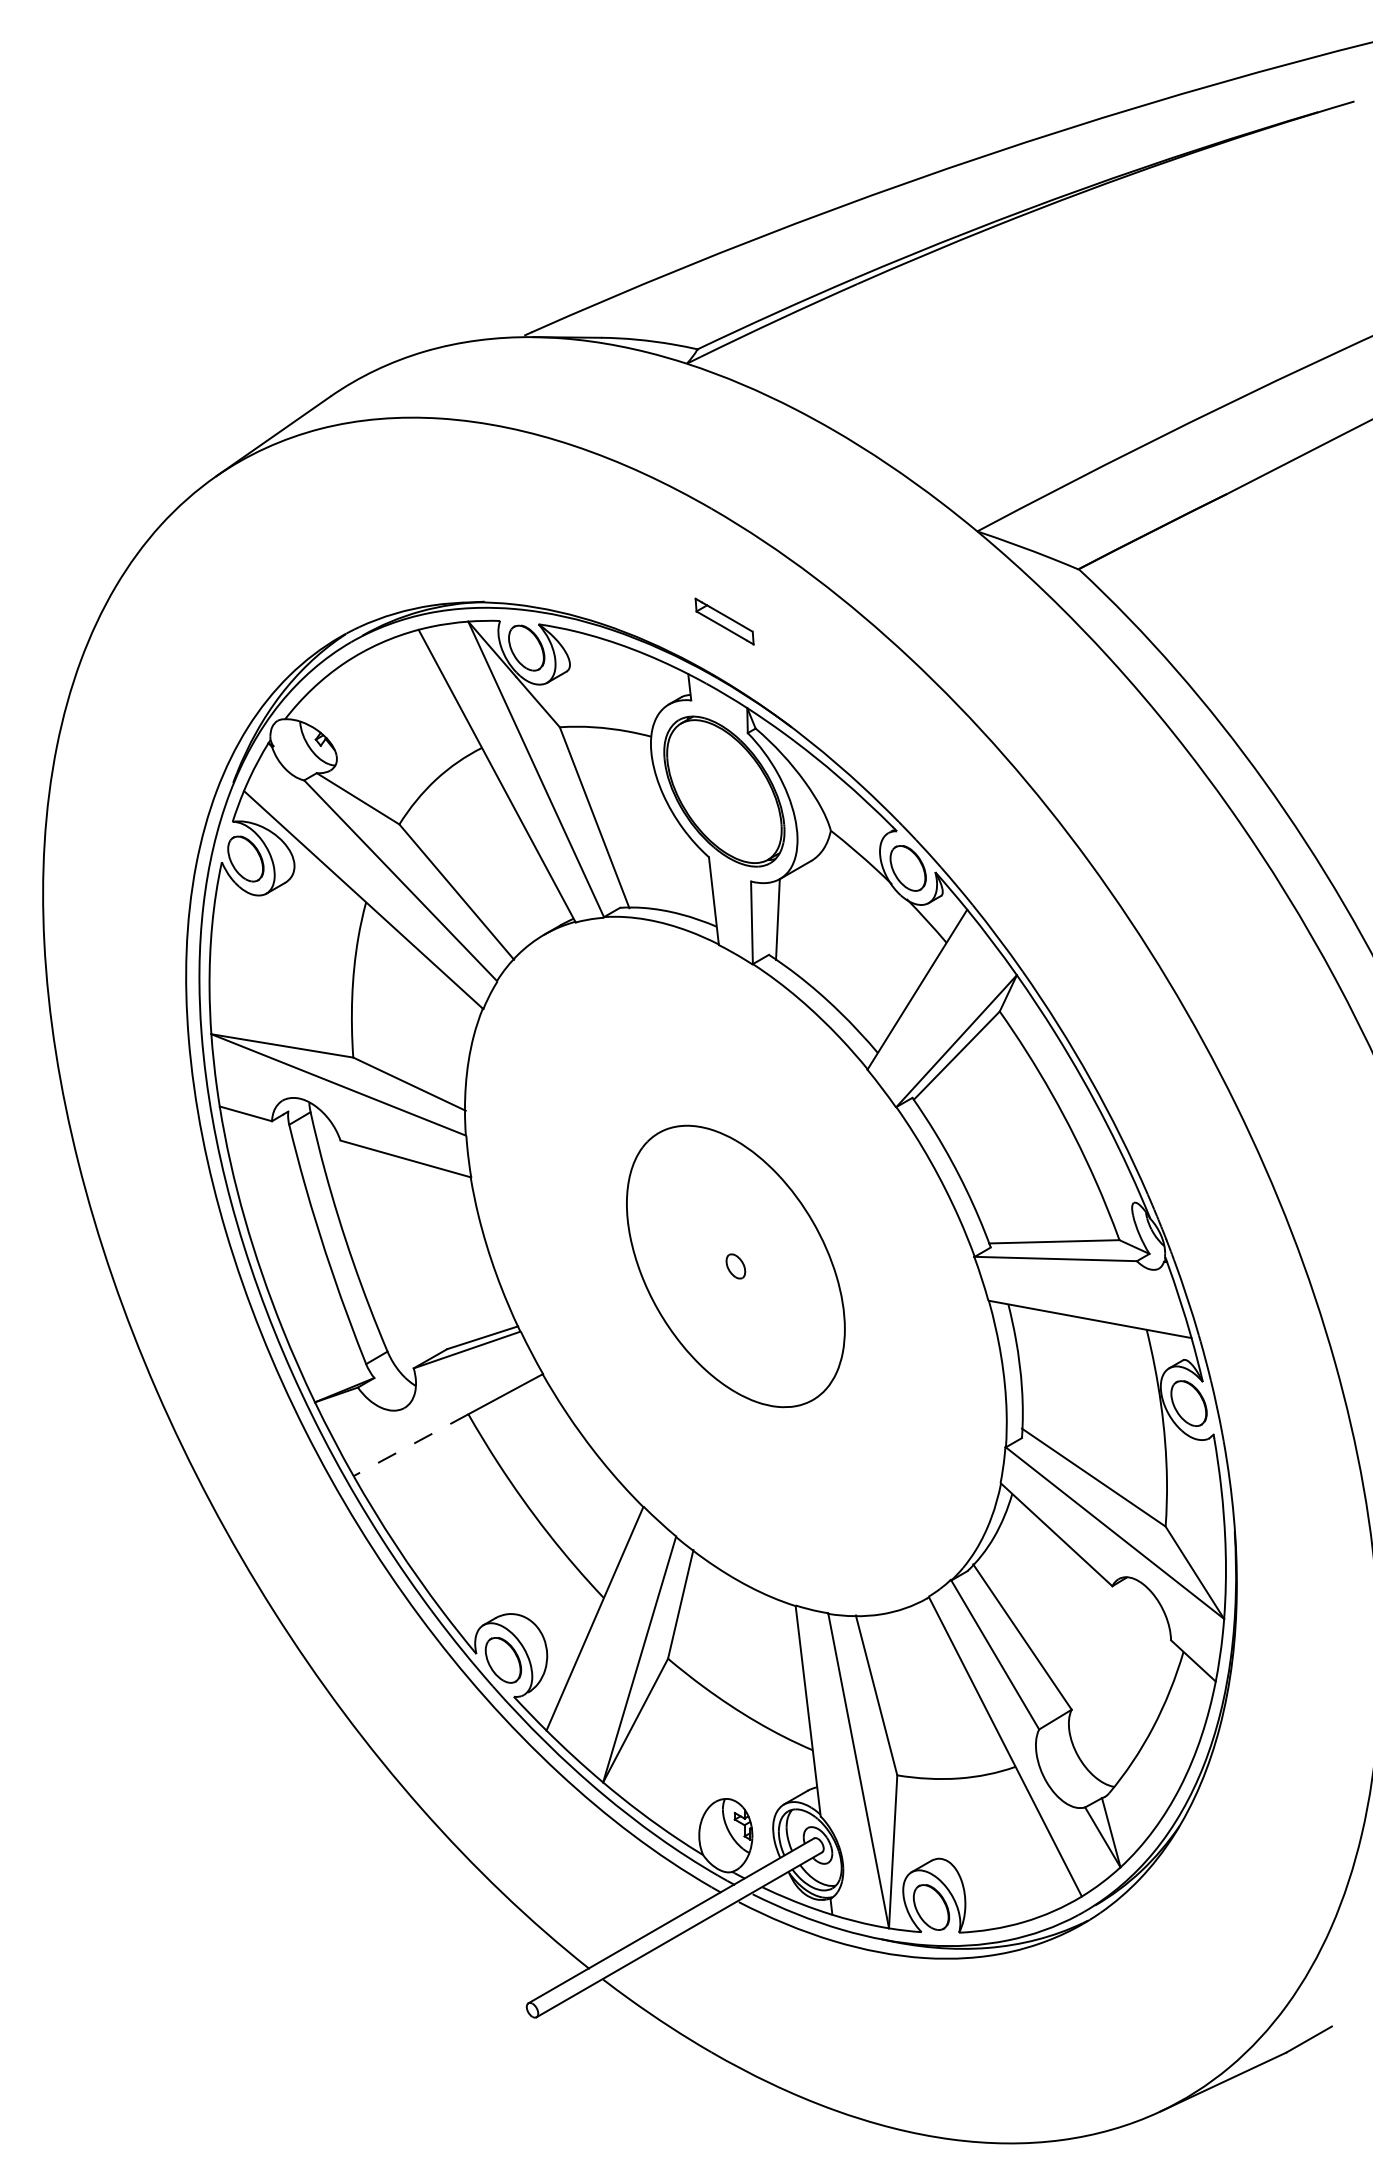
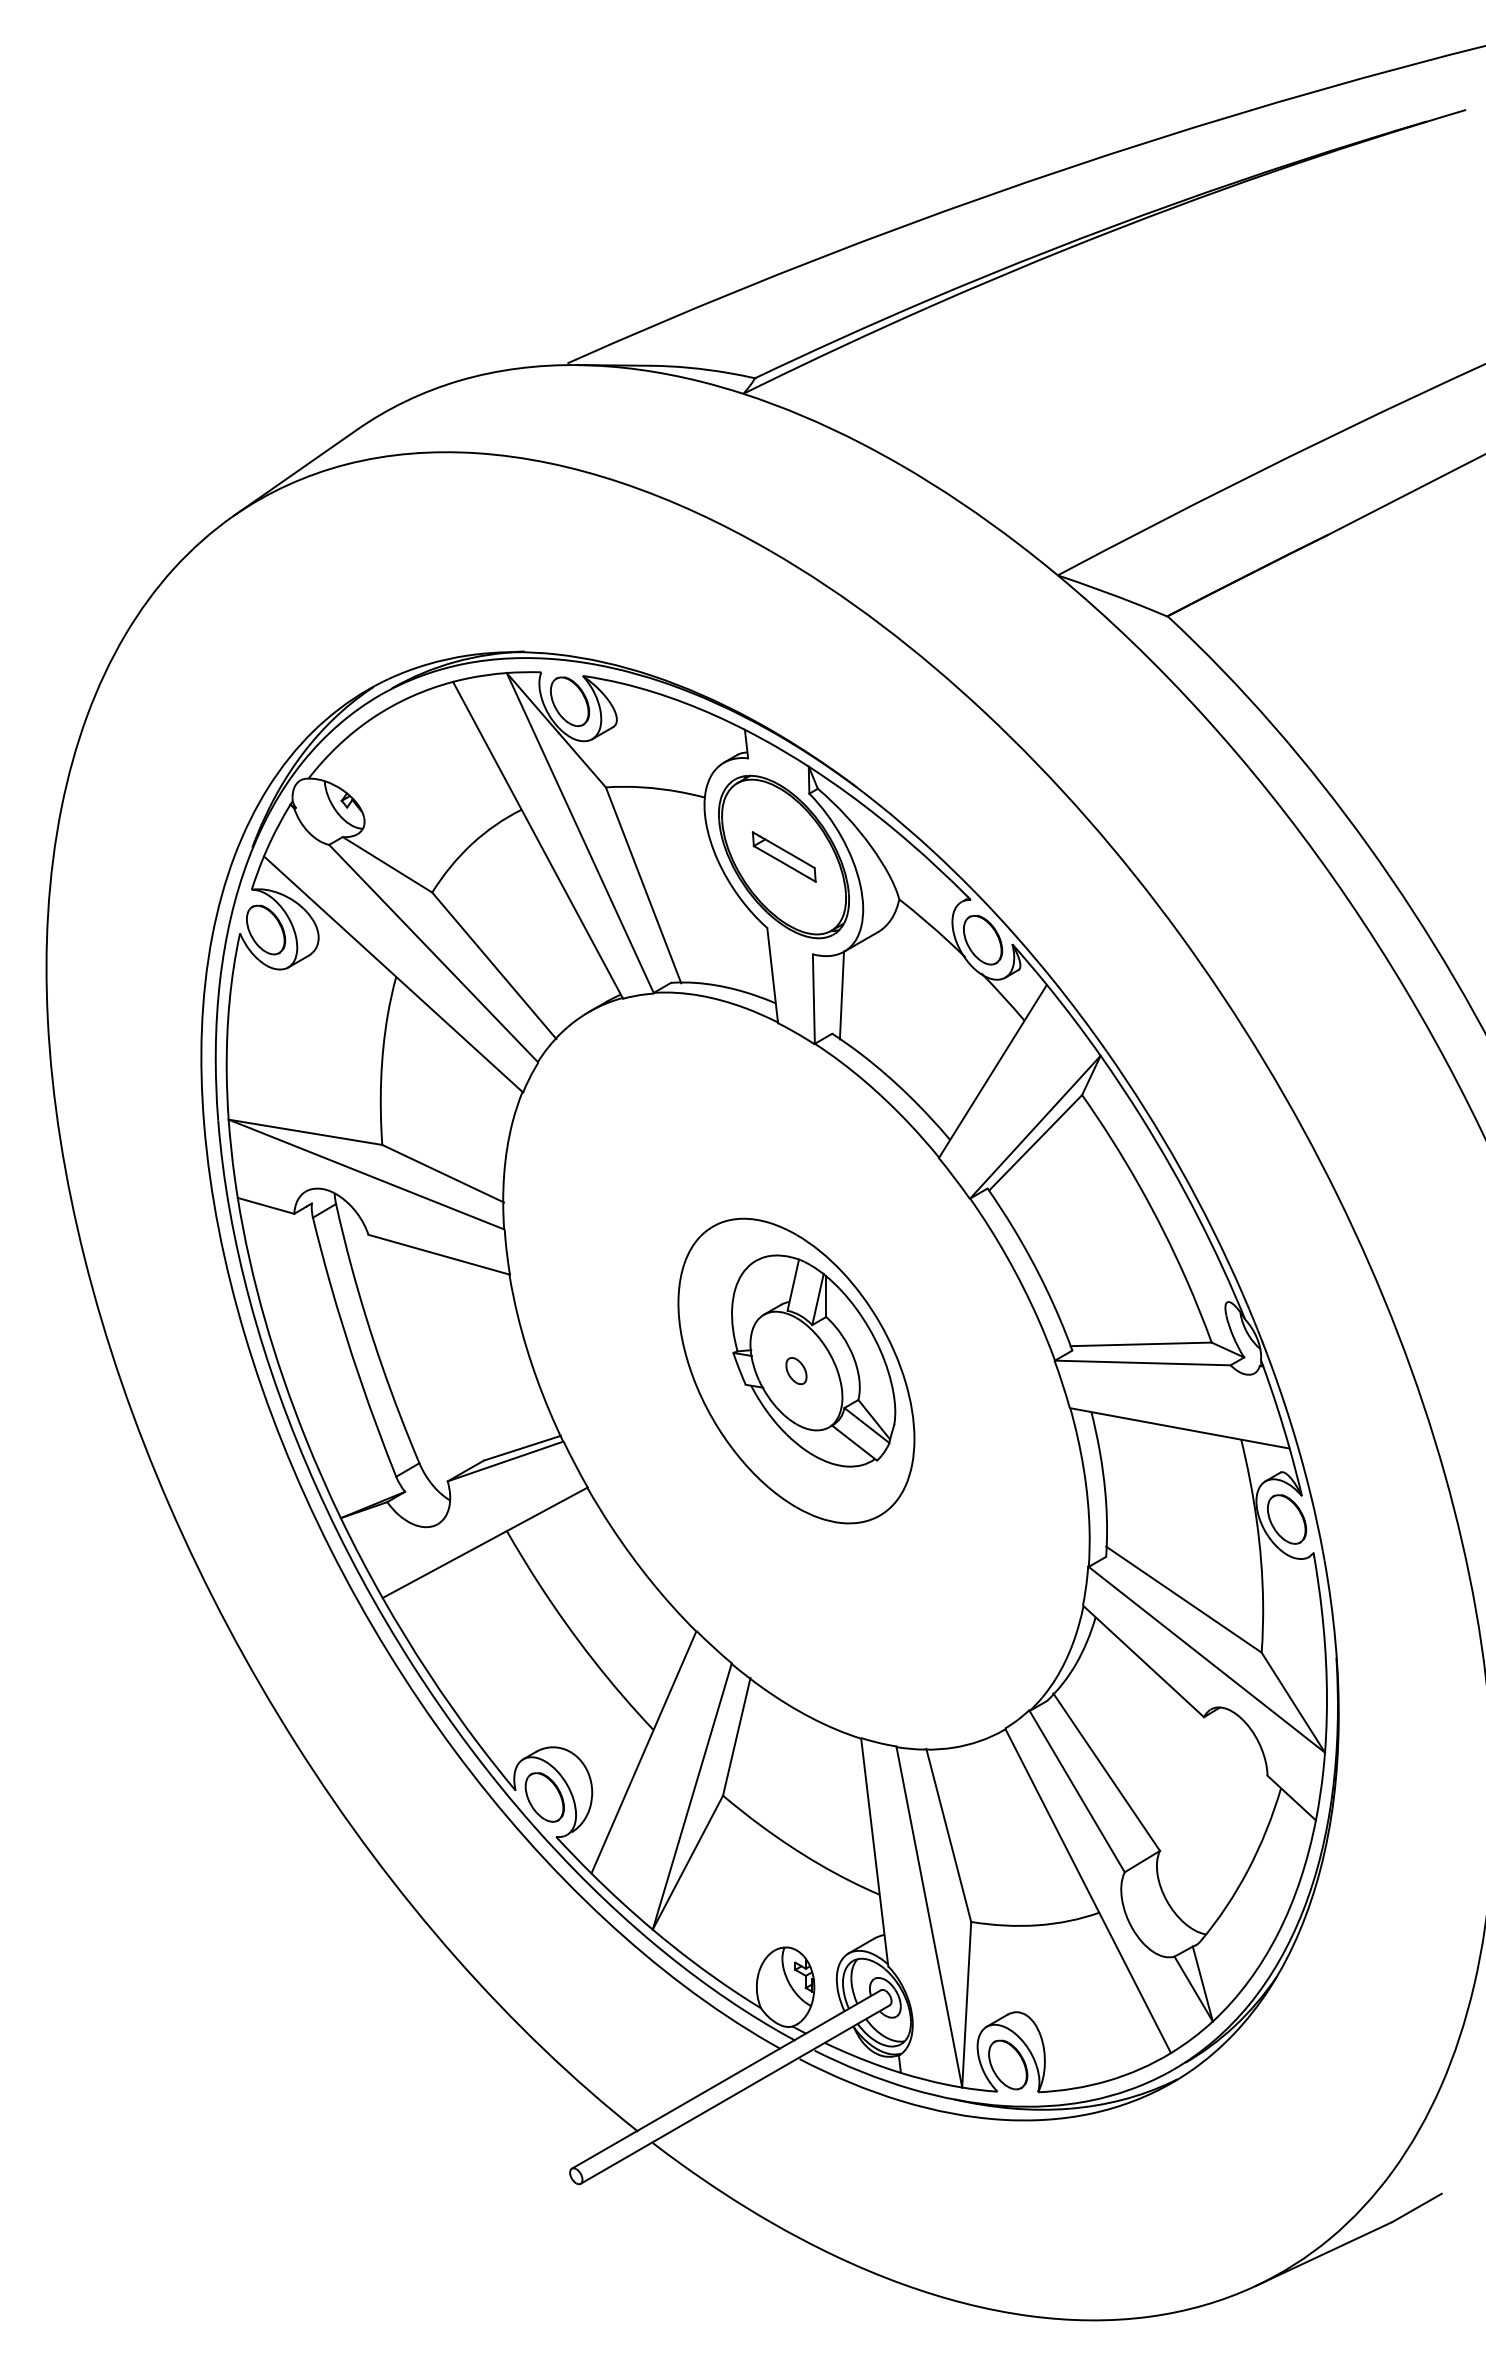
part: (724, 621) -> (784, 856), moved
part: (751, 1256) -> (813, 1360), added
line: (410, 1445) -> (444, 1564), dashed -> solid

